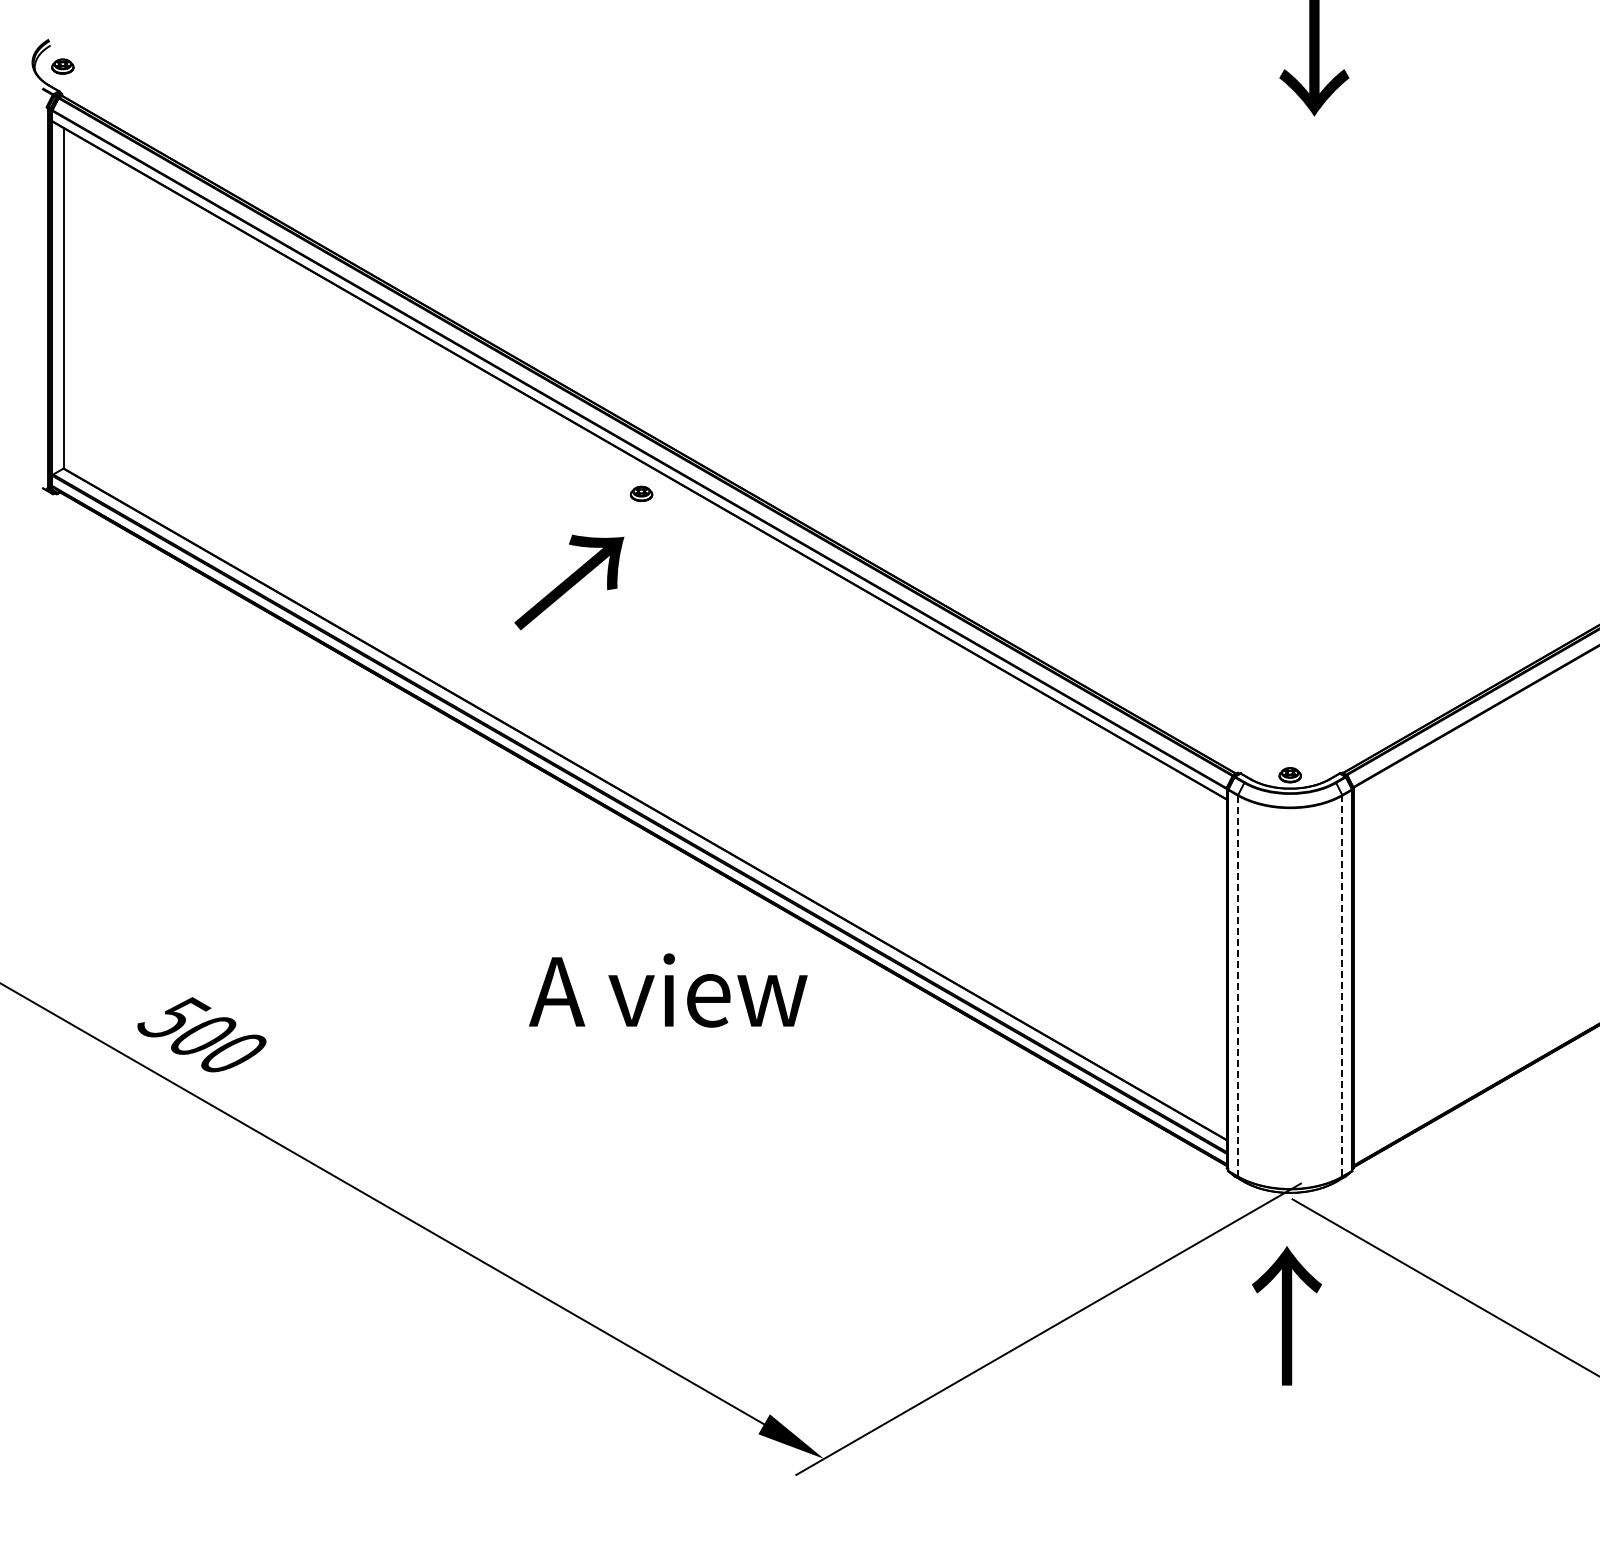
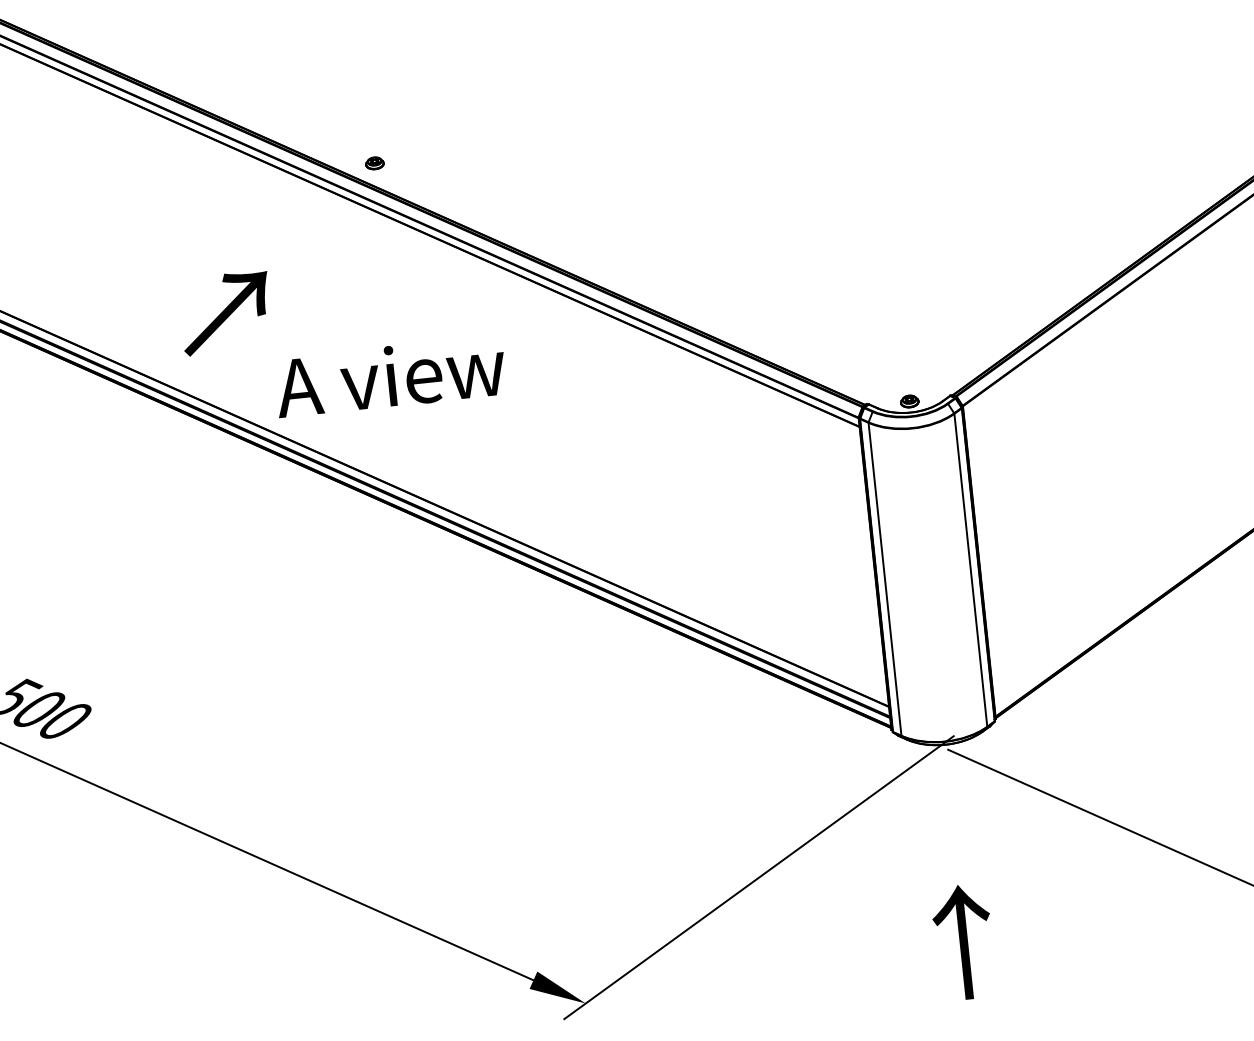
part: (641, 493) -> (374, 163), moved
text: (569, 582) -> (226, 313), moved
line: (1342, 985) -> (970, 569), dashed -> solid
line: (1238, 986) -> (885, 579), dashed -> solid
text: (668, 990) -> (390, 376), moved
text: (1286, 1315) -> (963, 941), moved

